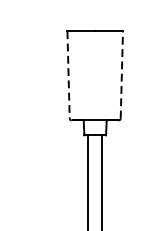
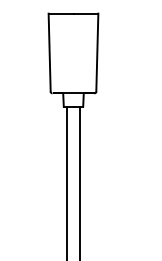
line: (68, 74) -> (49, 52), dashed -> solid
line: (122, 74) -> (97, 52), dashed -> solid

